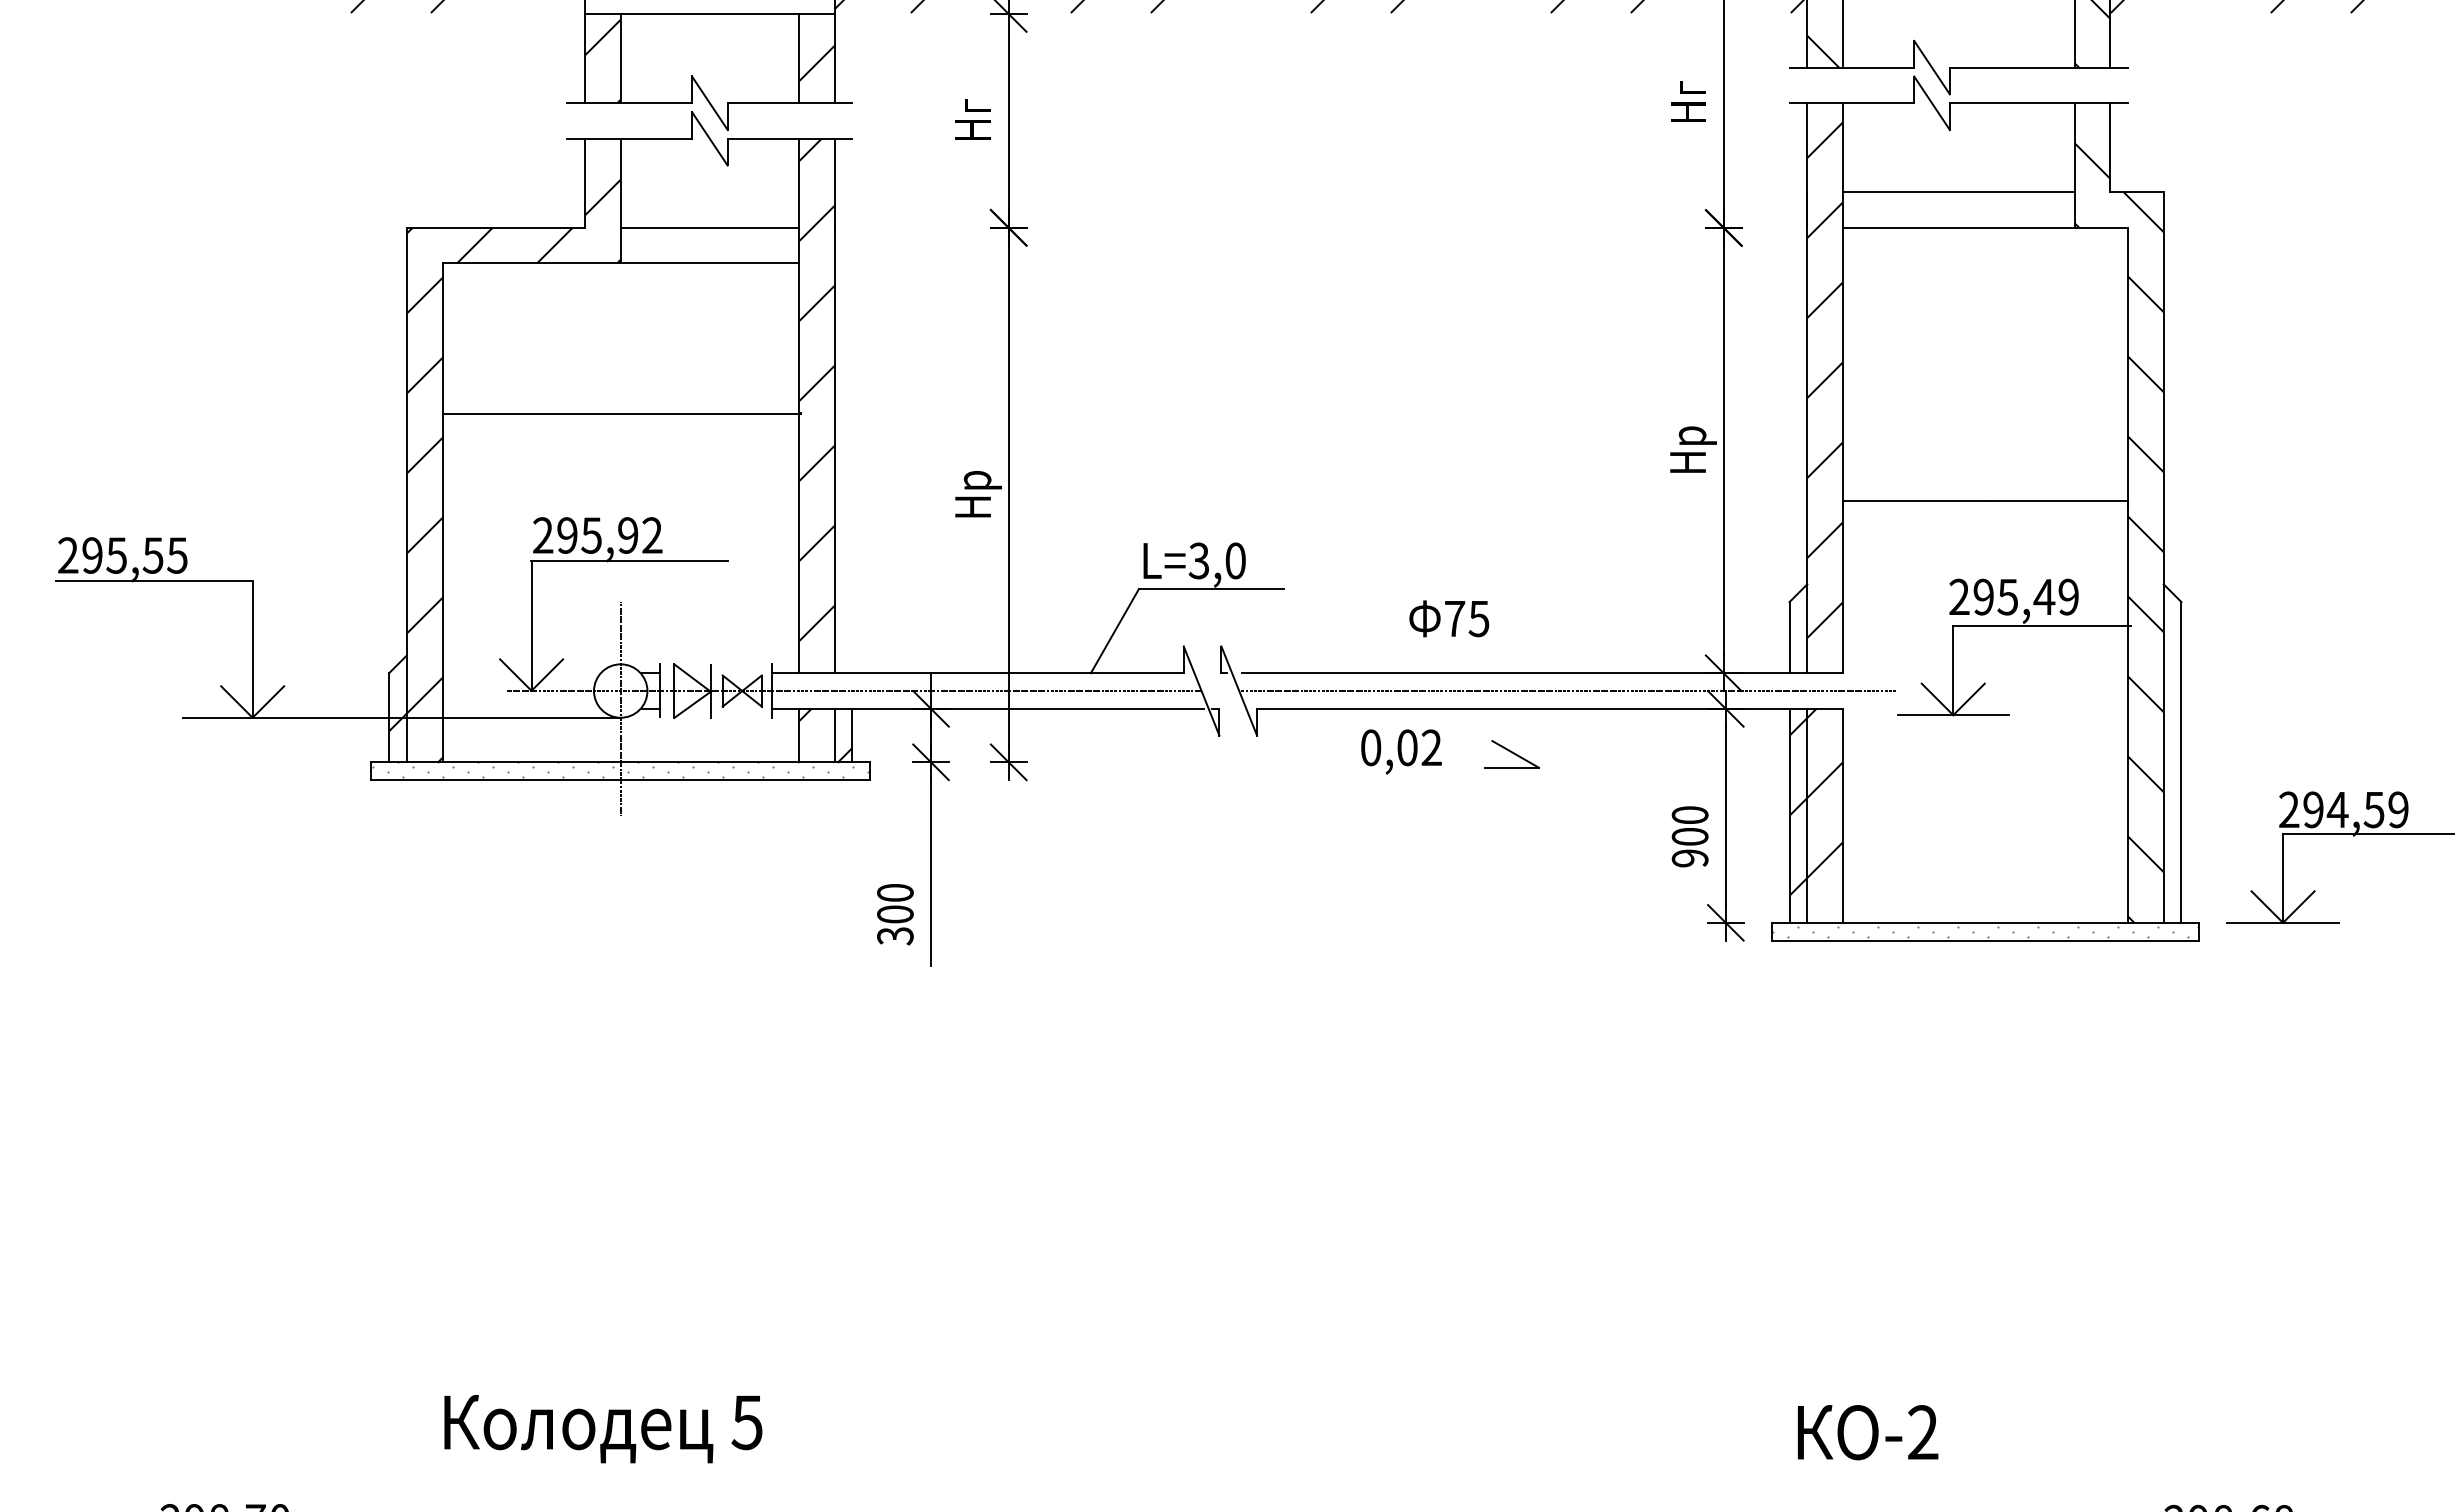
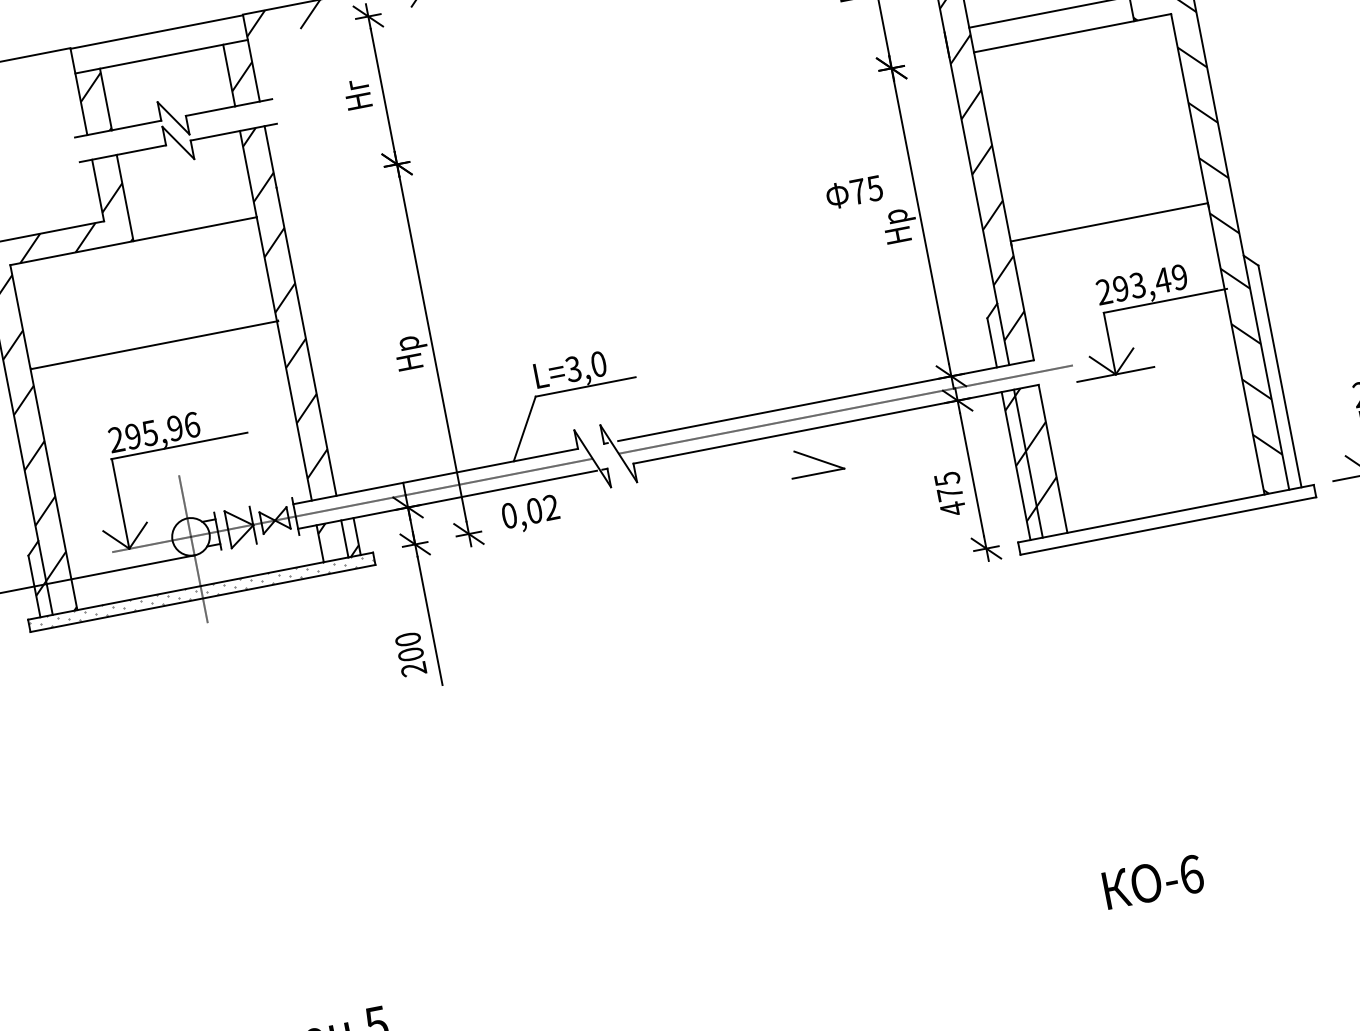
line: (709, 227) -> (190, 204), removed
text: (652, 535) -> (192, 425), 295,92 -> 295,96
text: (2007, 596) -> (1137, 285), 295,49 -> 293,49
text: (1449, 618) -> (854, 192), moved
text: (1401, 751) -> (530, 514), moved
part: (1511, 754) -> (815, 461), size x1.4
text: (1689, 837) -> (949, 494), 900 -> 475
hatch: (1985, 931) -> (1167, 519), removed
text: (895, 936) -> (414, 669), 300 -> 200
text: (1923, 1432) -> (1191, 874), -2 -> -6

